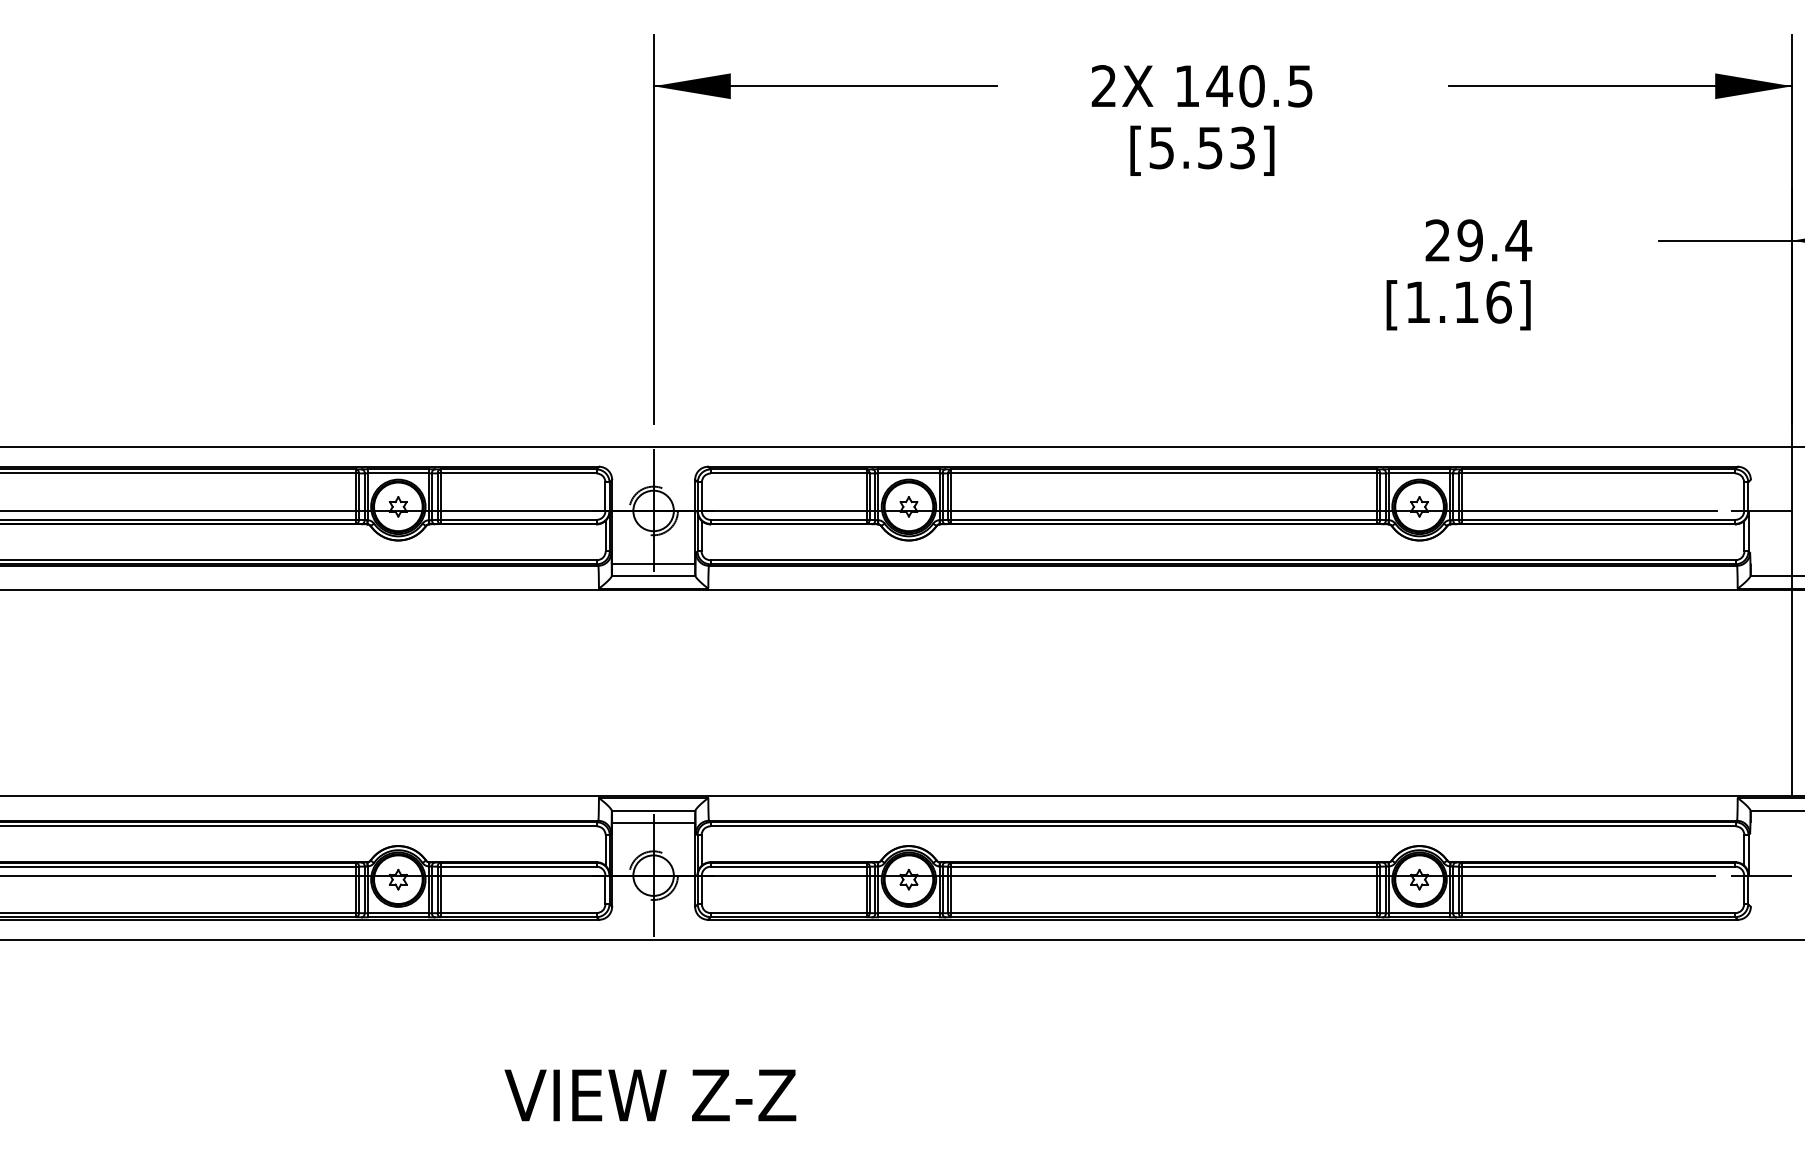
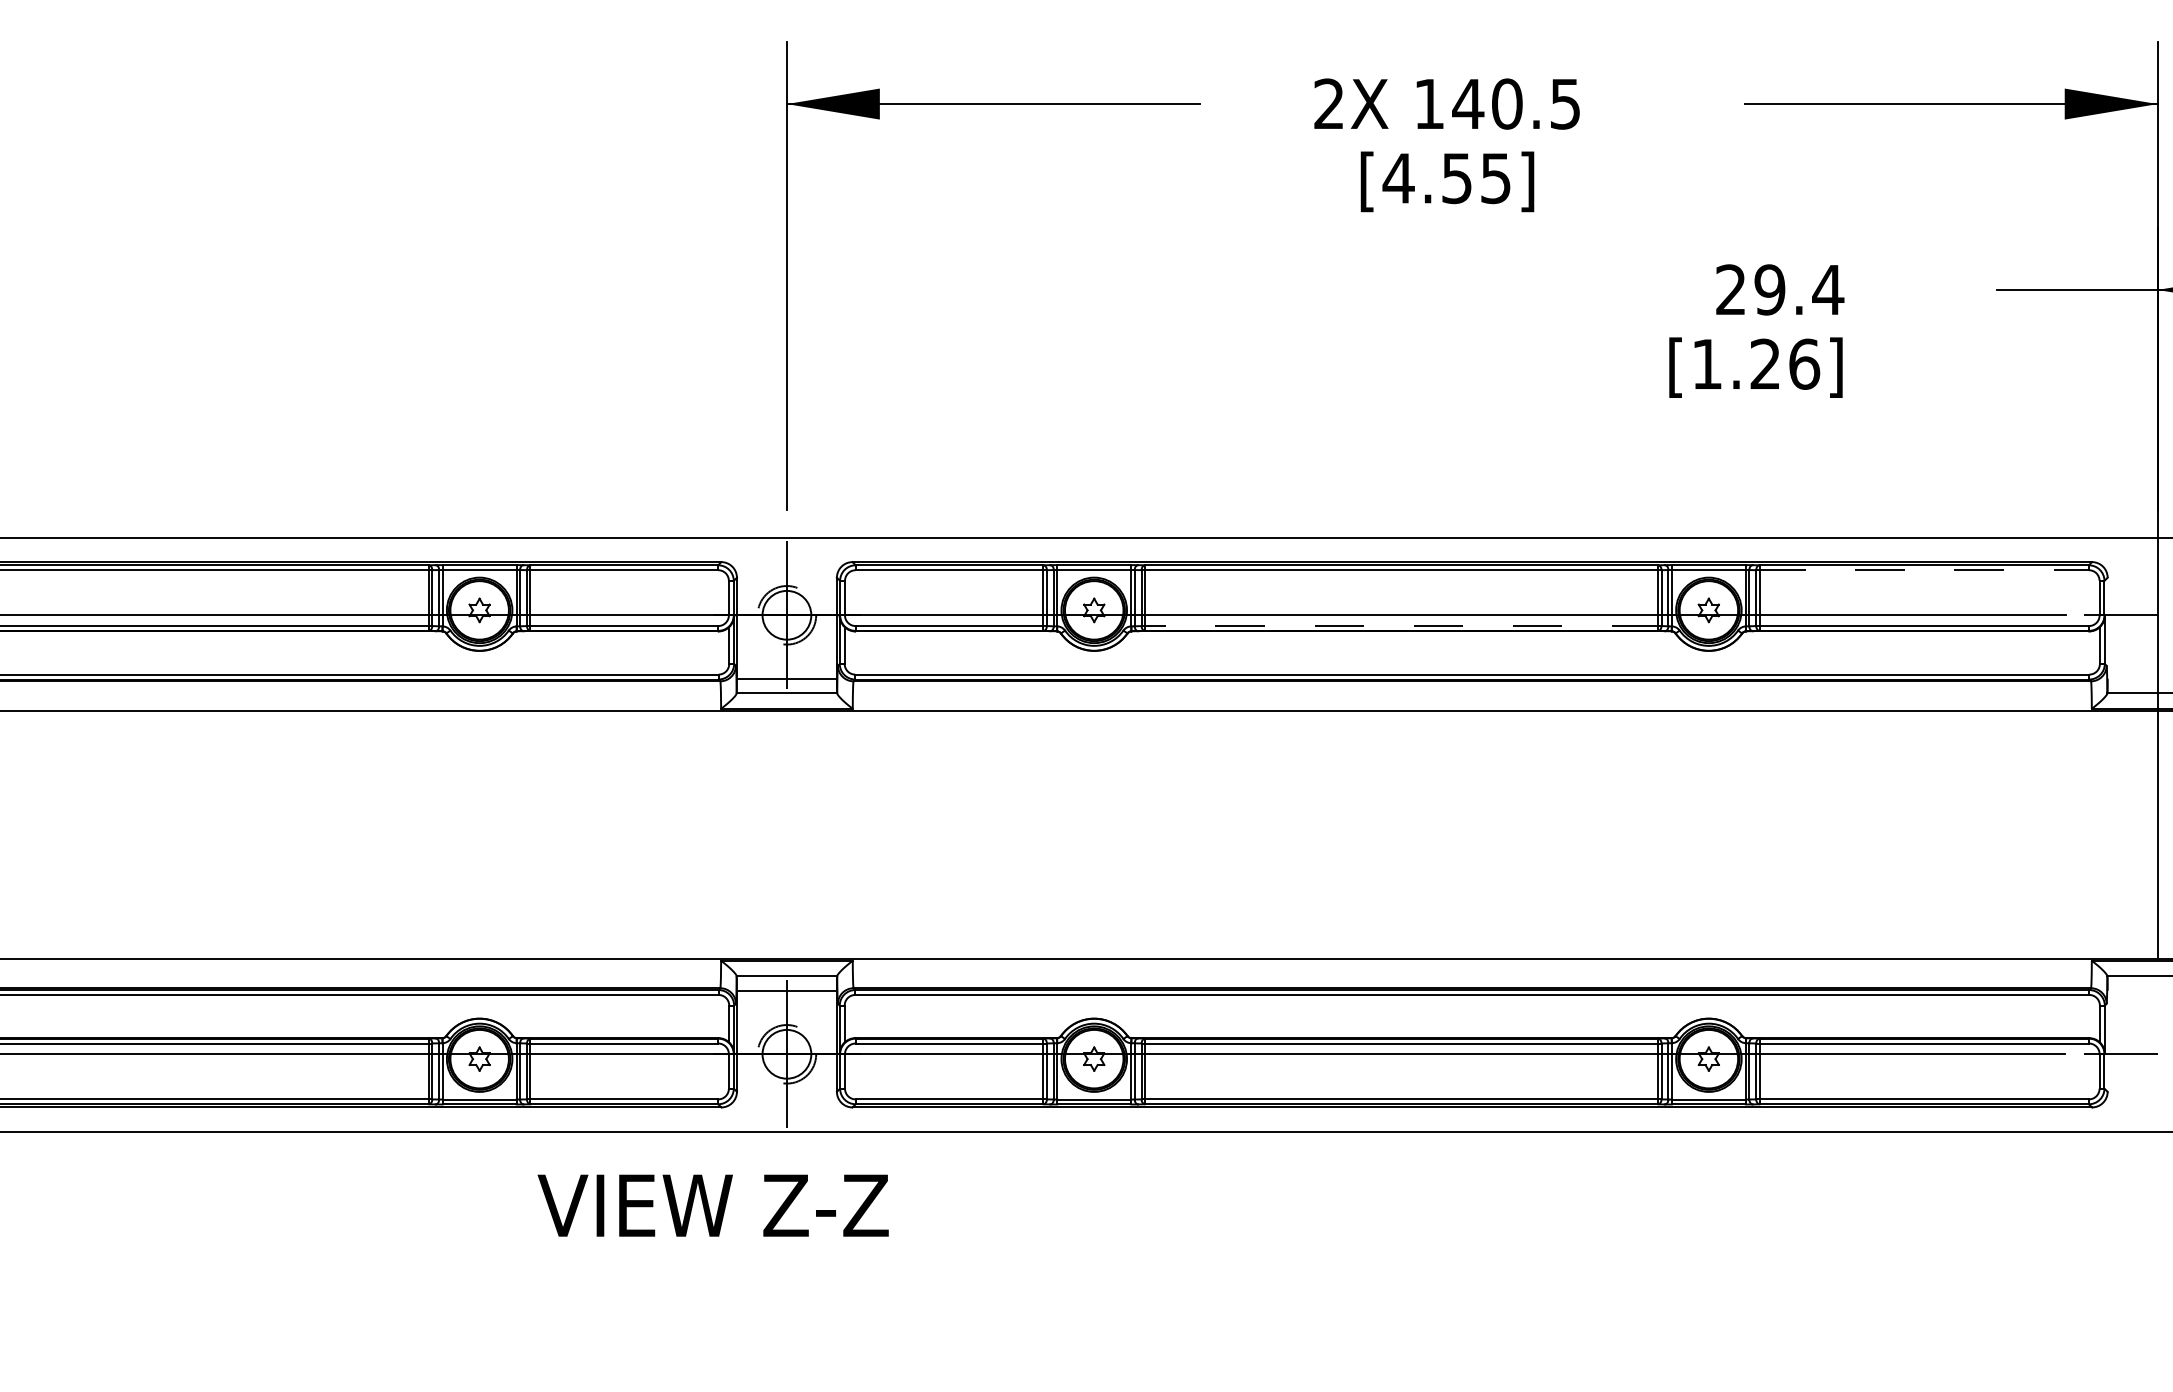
text: (1201, 147) -> (1446, 177), [5.53] -> [4.55]
text: (1466, 301) -> (1765, 363), [1.16] -> [1.26]
line: (1597, 473) -> (1923, 570), solid -> dashed
line: (1164, 519) -> (1401, 625), solid -> dashed
text: (650, 1095) -> (713, 1205), moved

